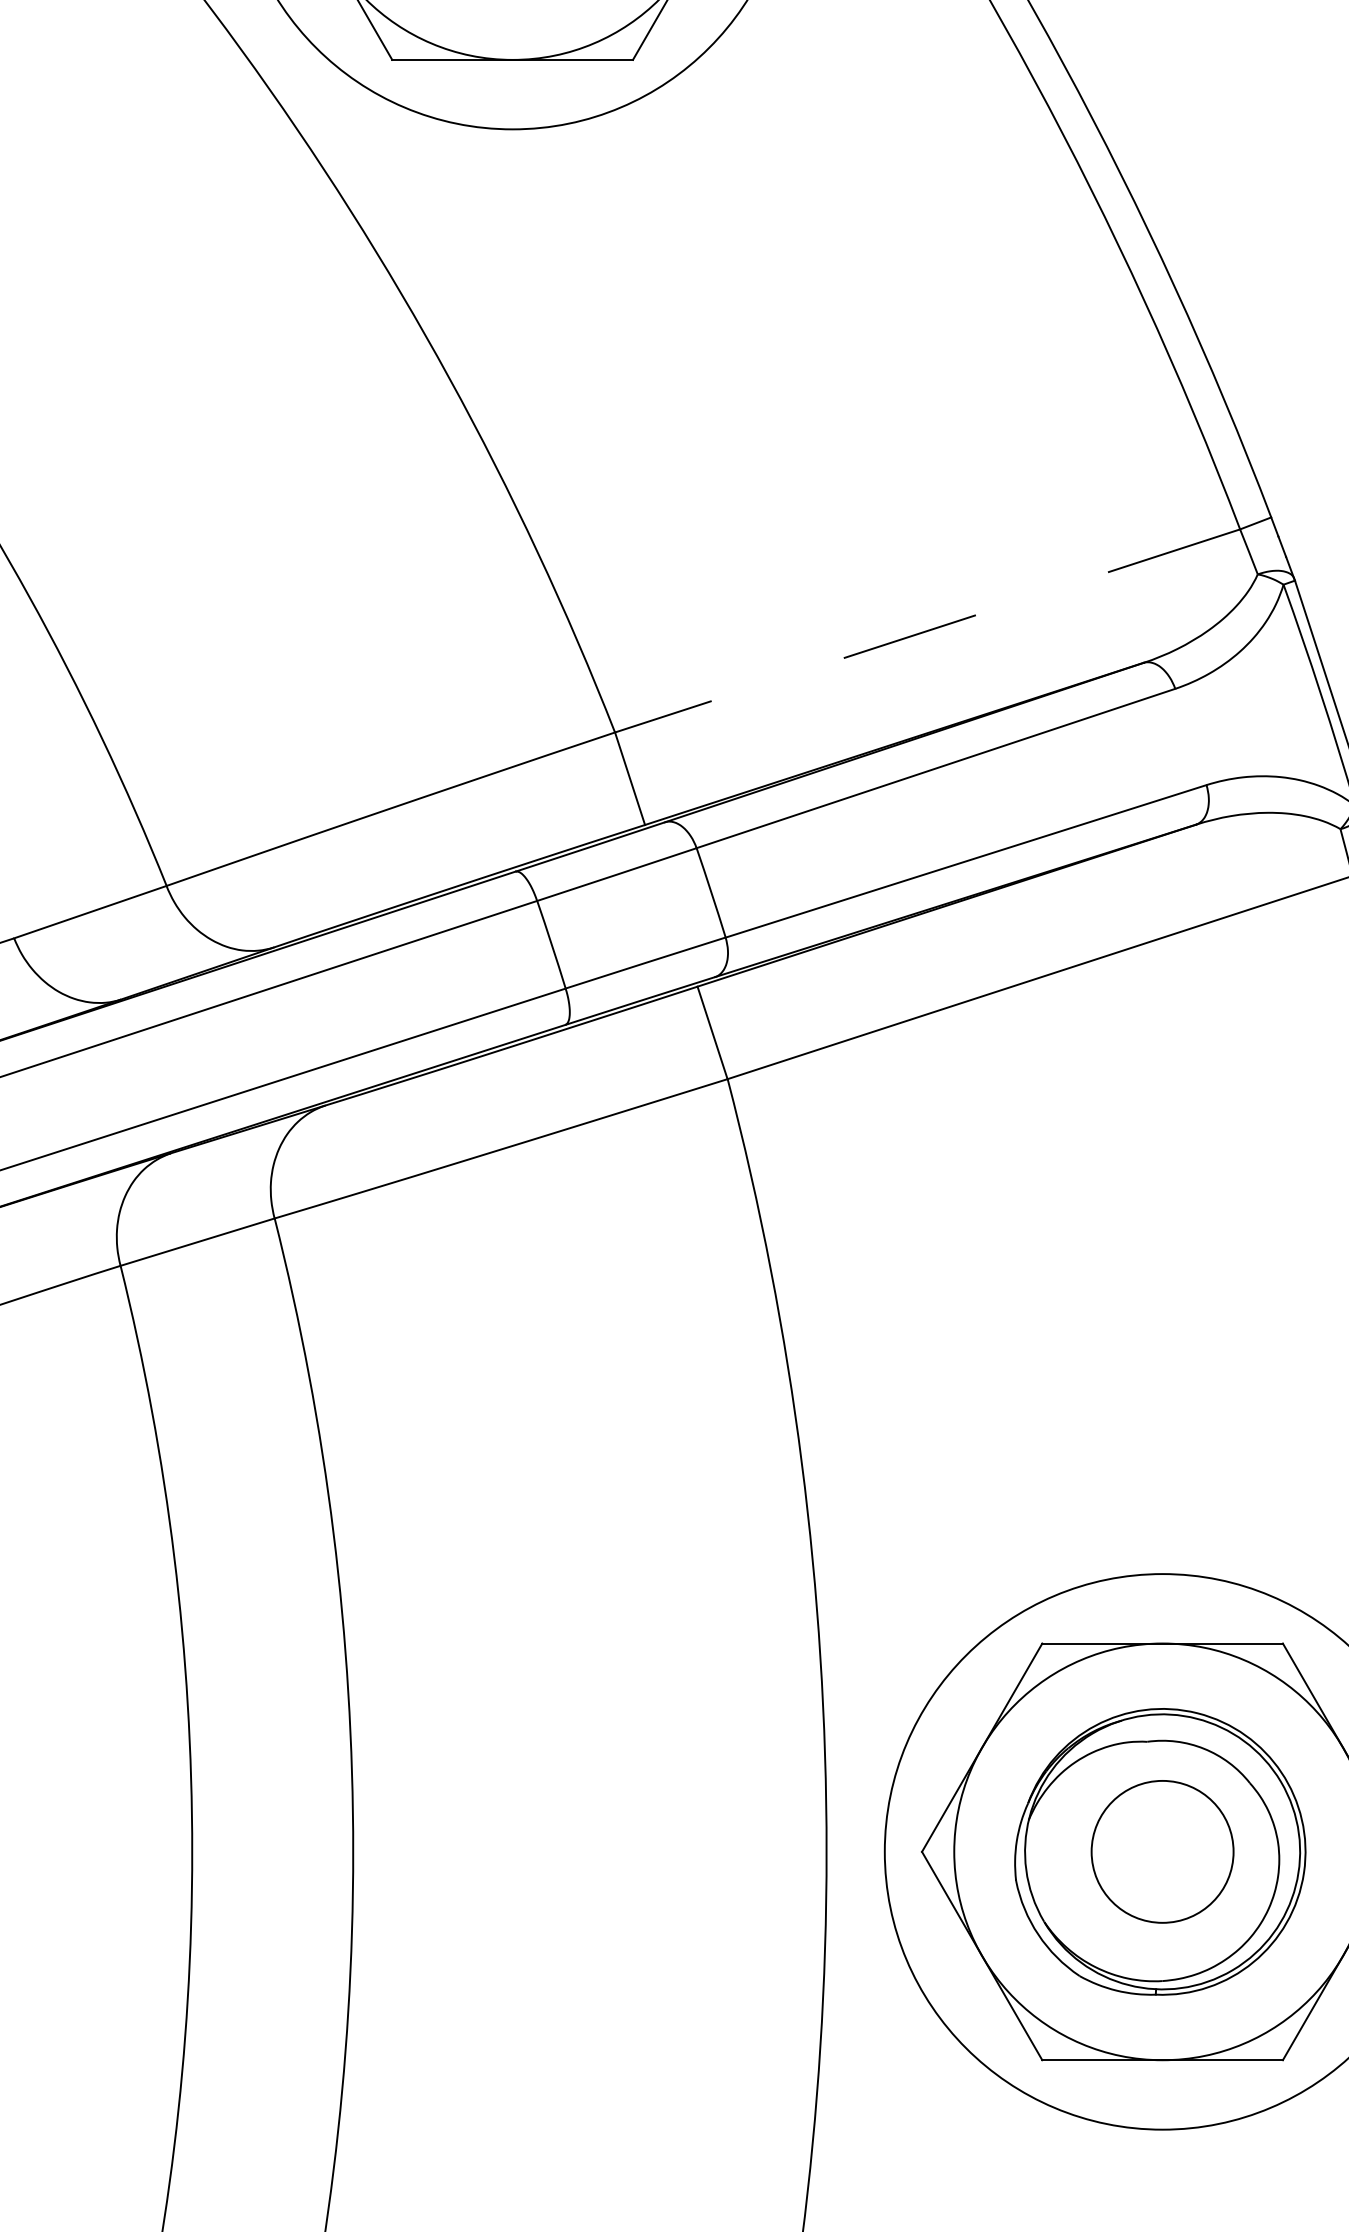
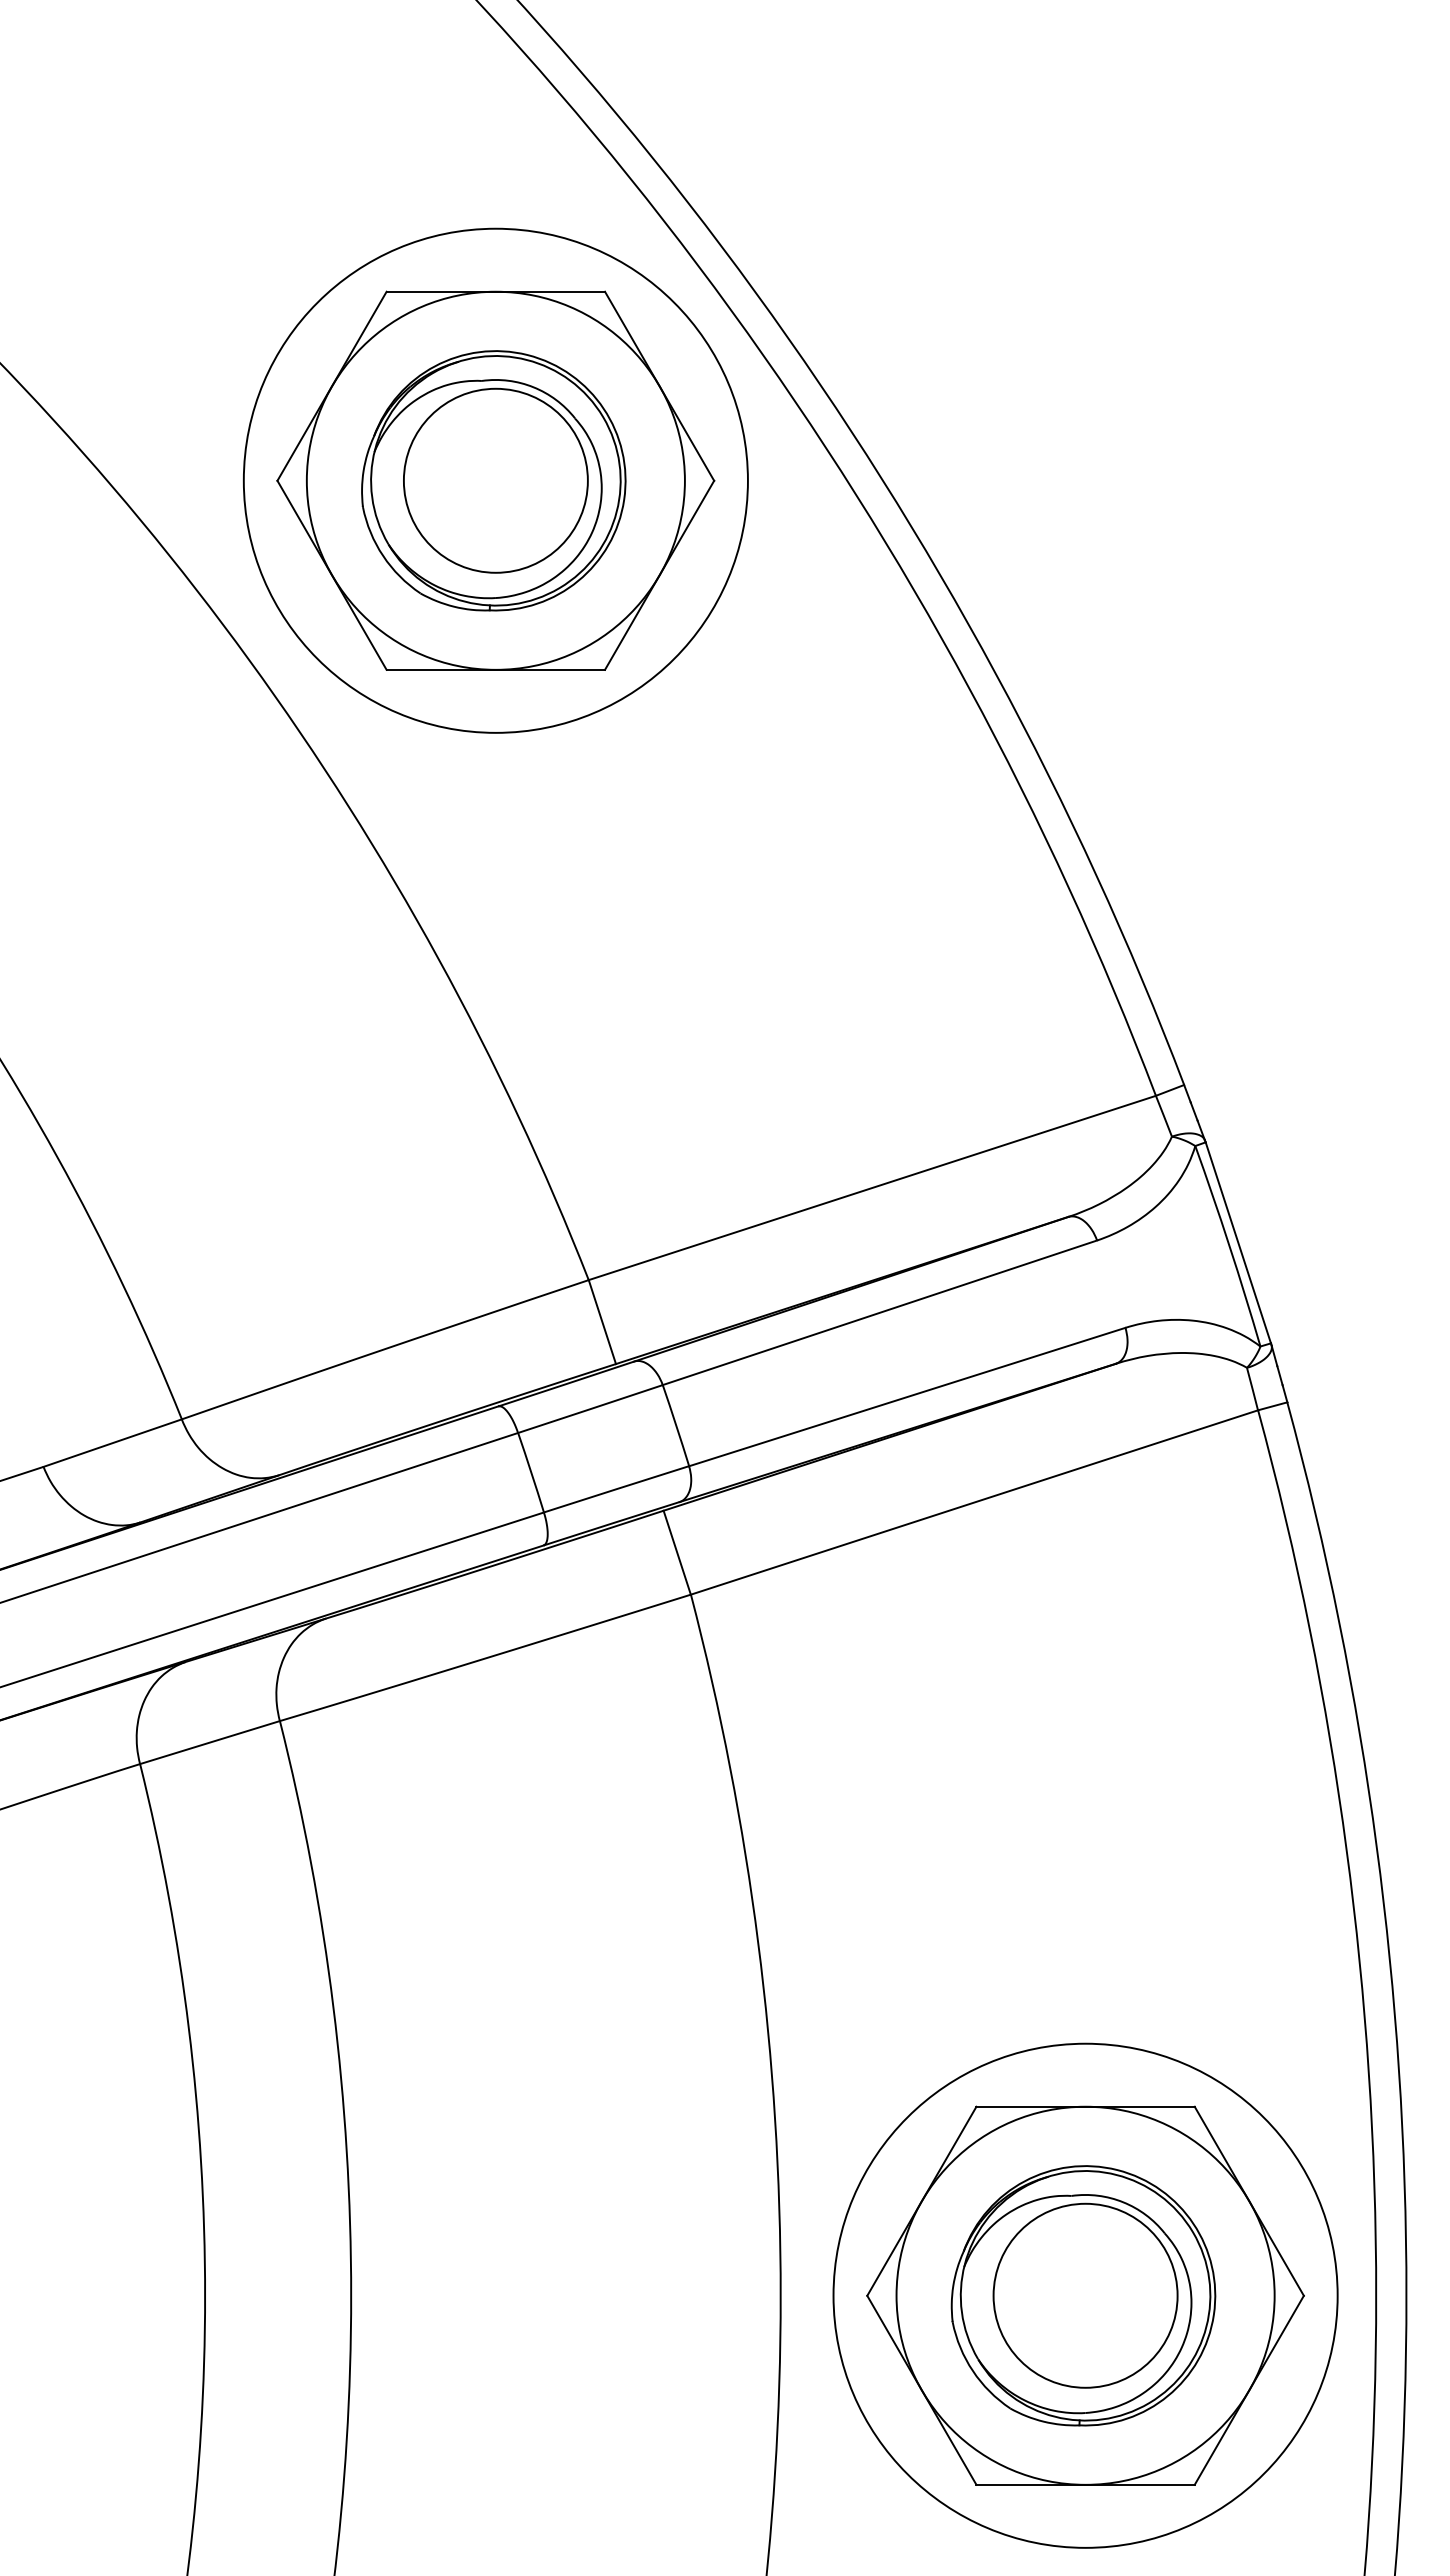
line: (926, 631) -> (871, 1188), dashed -> solid
circle: (1162, 1851) -> (1085, 2295), size x1.43

